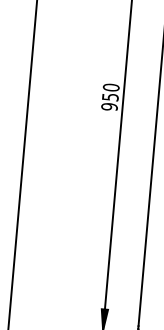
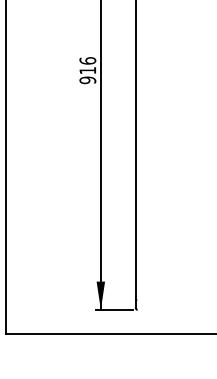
text: (110, 92) -> (87, 65), 950 -> 916

